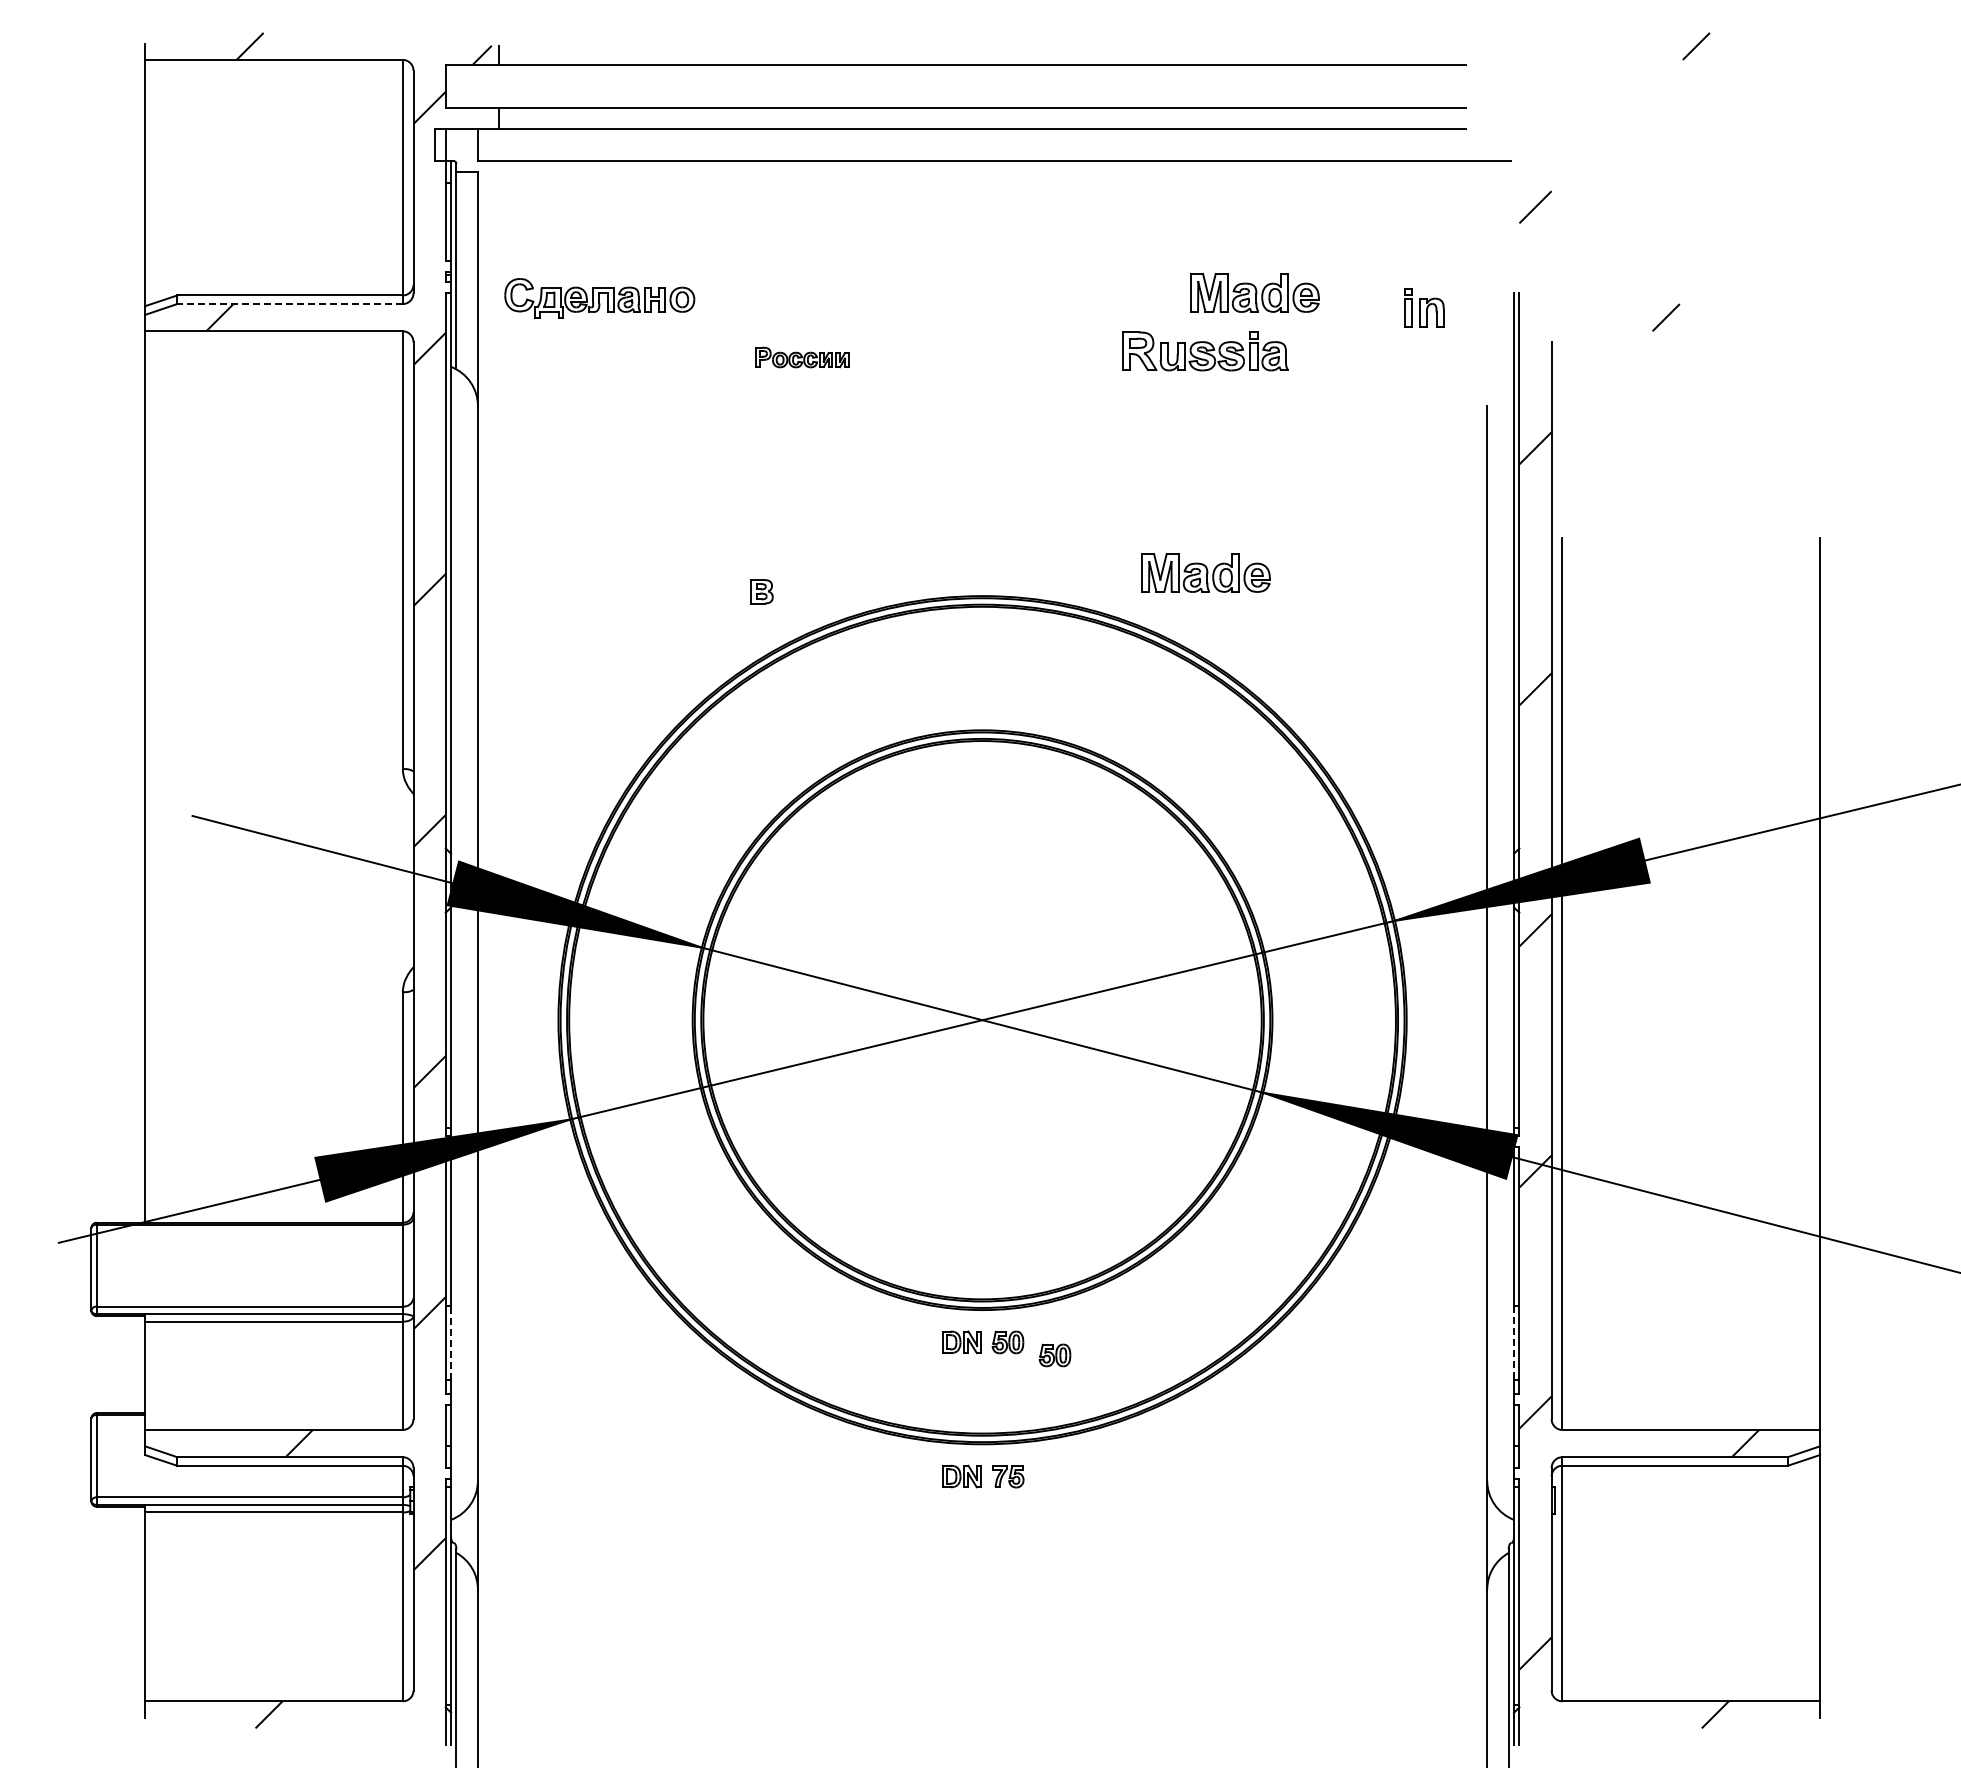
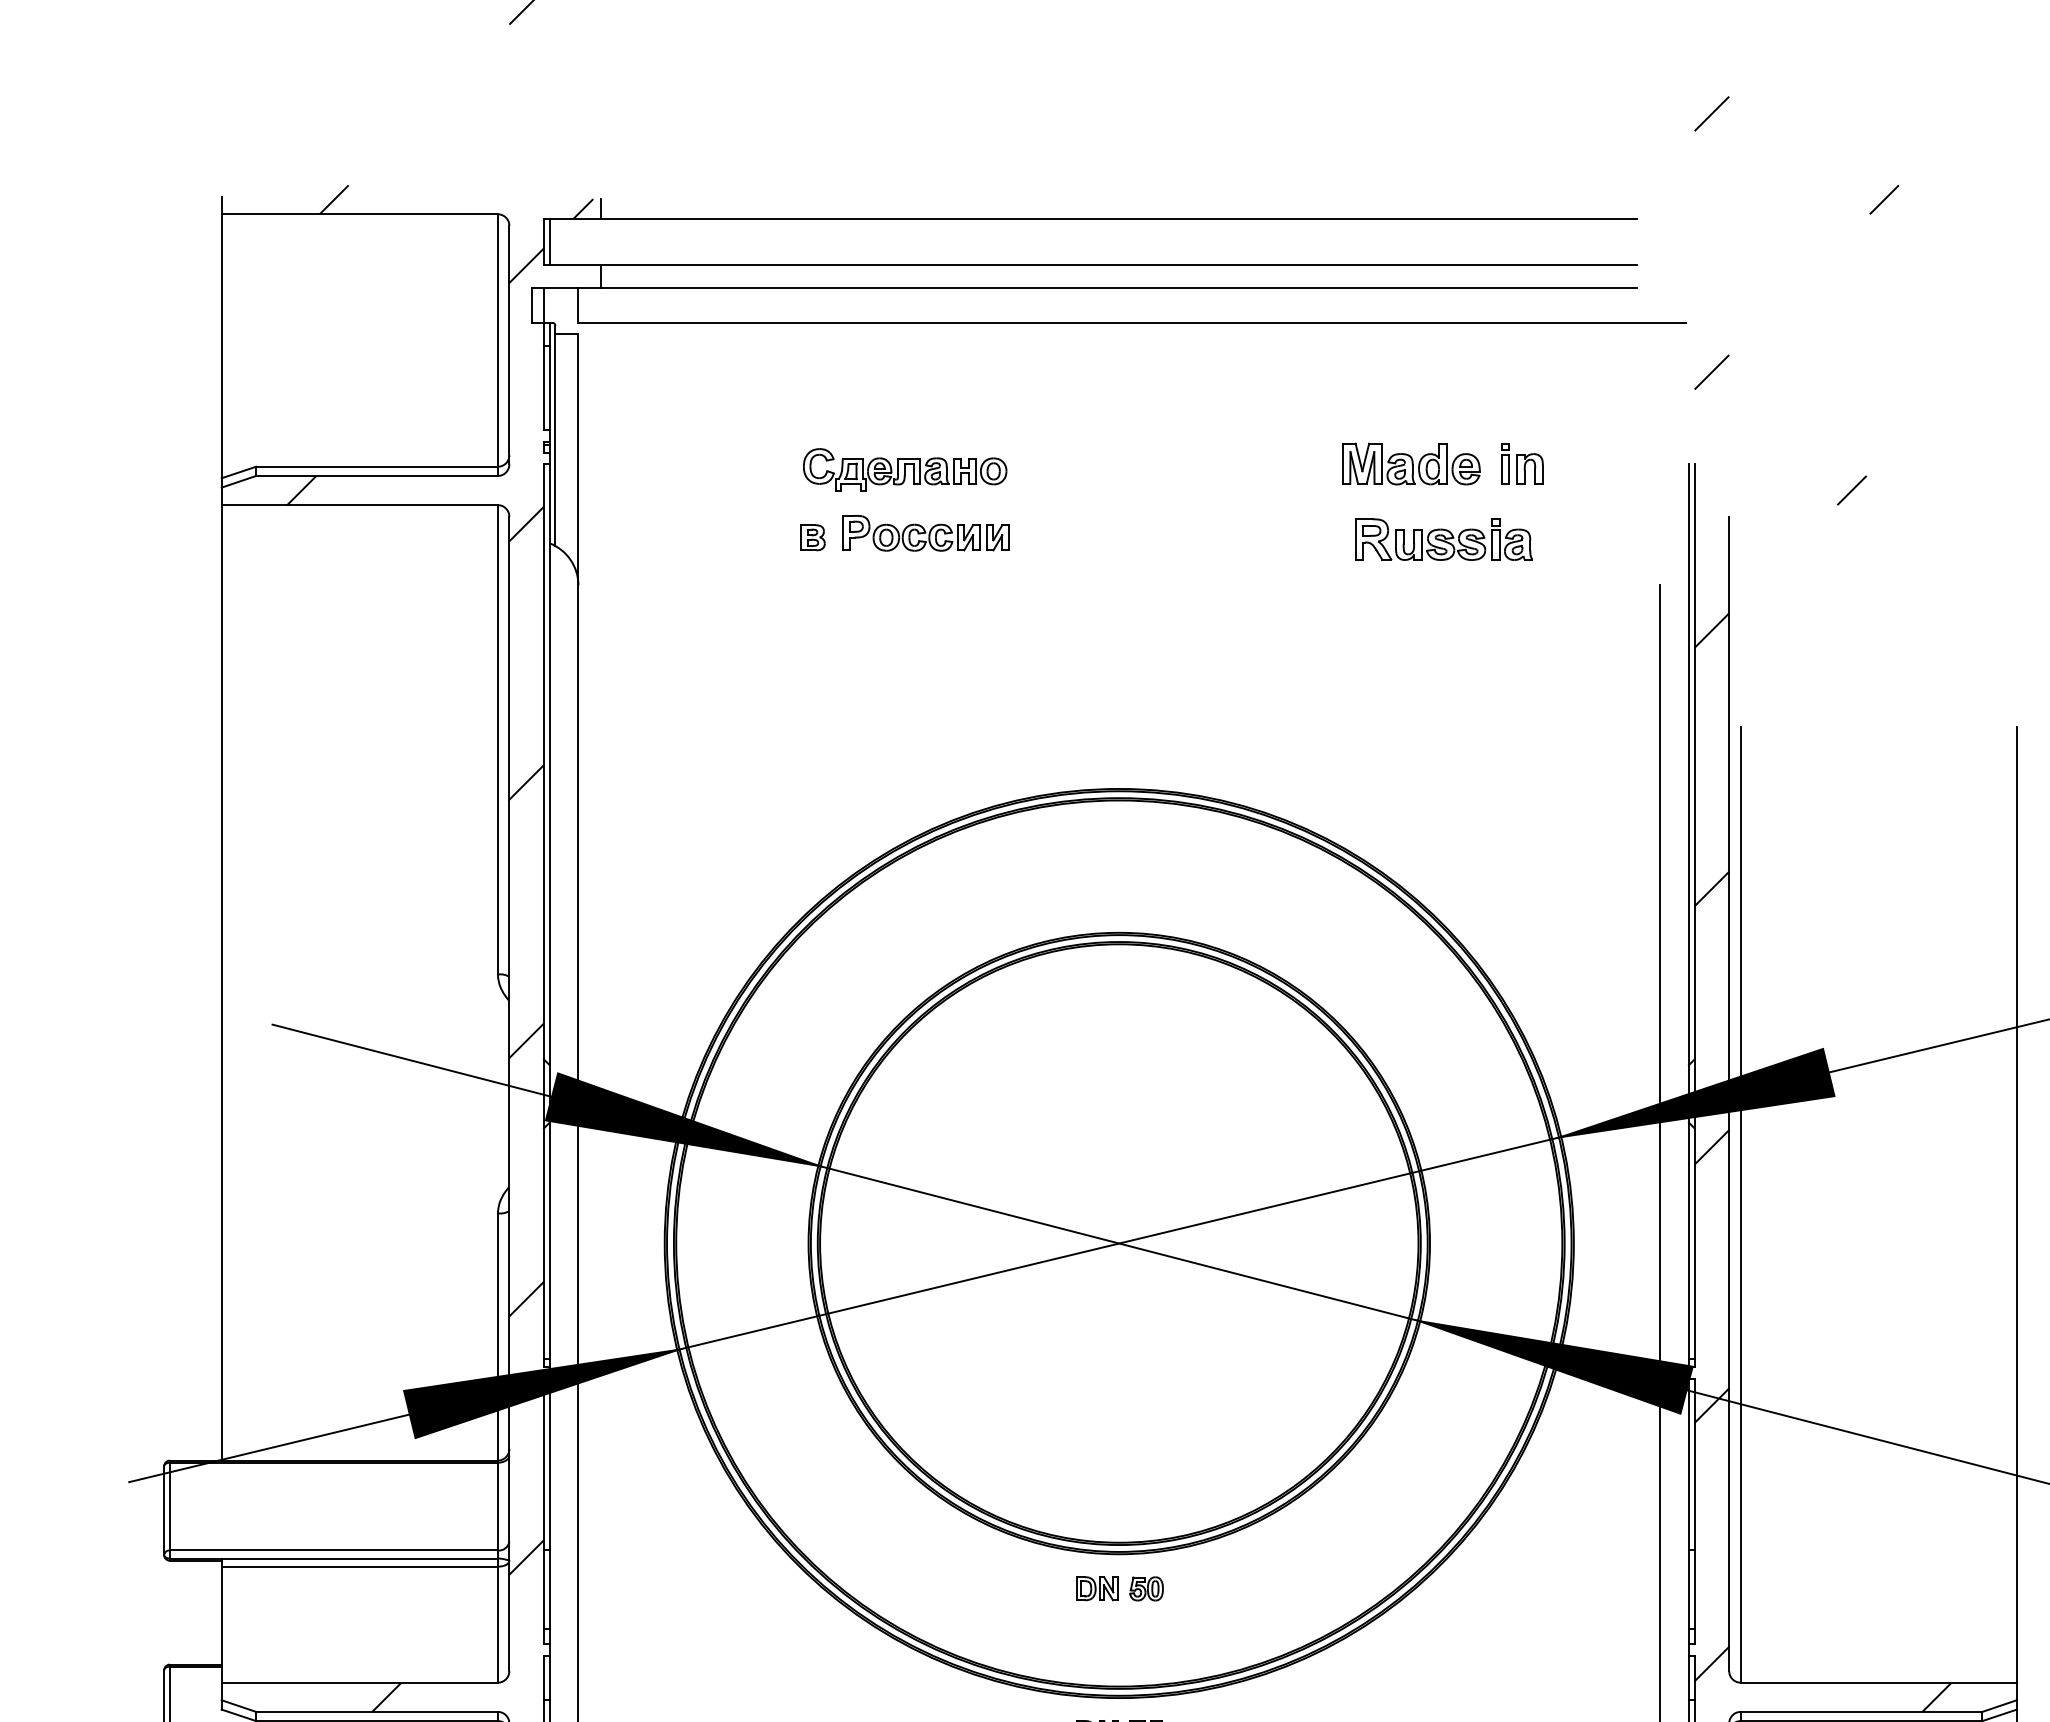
line: (451, 85) -> (550, 241), added
part: (599, 298) -> (904, 470), moved
line: (290, 304) -> (377, 476), dashed -> solid
part: (1424, 307) -> (1522, 463), moved
part: (1205, 351) -> (1443, 539), moved
part: (802, 357) -> (926, 533), size x1.67
part: (1205, 572) -> (1358, 763), removed
part: (761, 591) -> (812, 537), moved
line: (451, 1343) -> (550, 1590), dashed -> solid
line: (1514, 1343) -> (1689, 1590), dashed -> solid
part: (1054, 1355) -> (1196, 1602), removed

